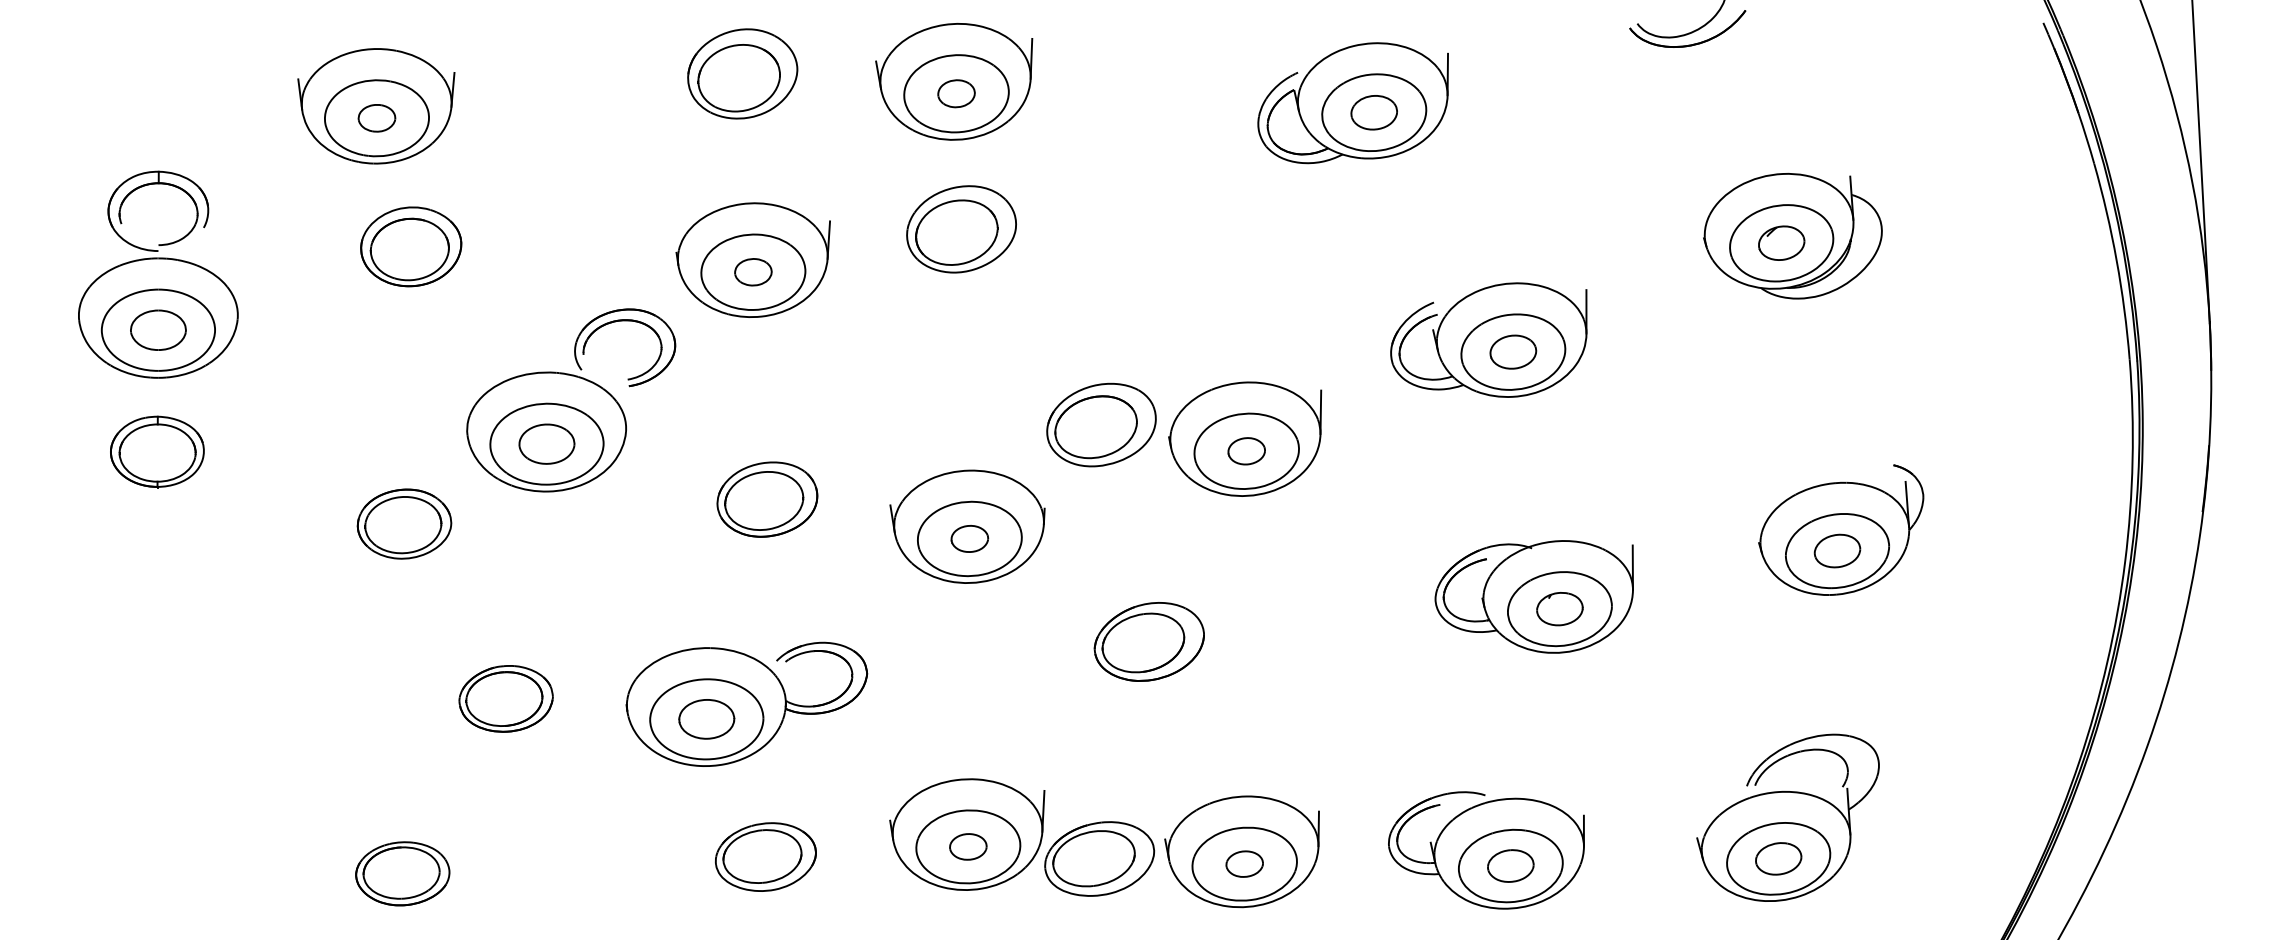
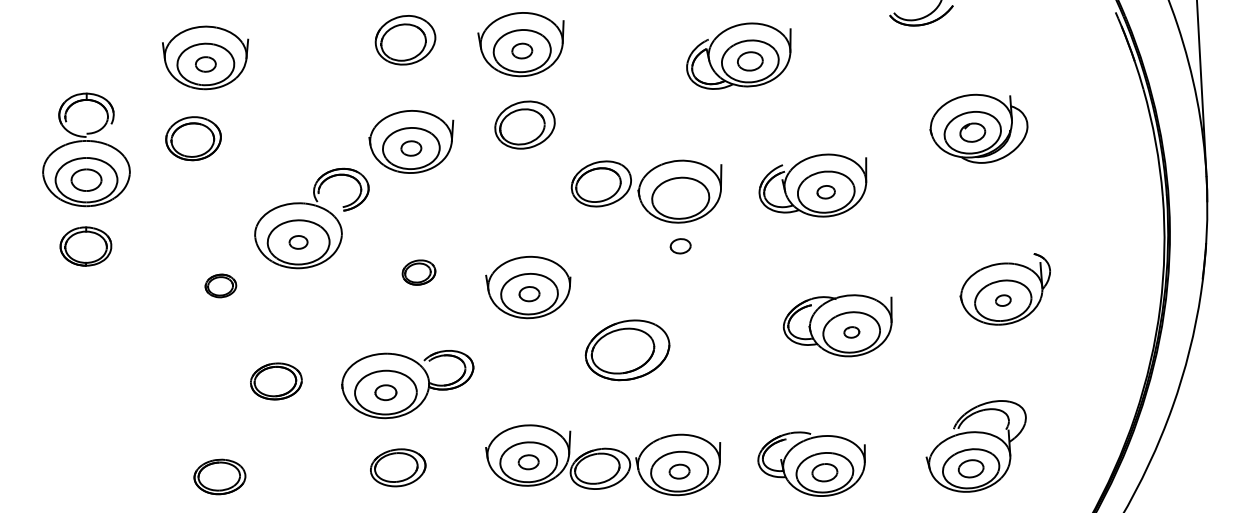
part: (411, 246) -> (193, 138), moved
part: (1511, 352) -> (825, 192), size x0.7
part: (1184, 438) -> (646, 191), moved
part: (546, 444) -> (298, 242), size x0.6
part: (766, 499) -> (418, 272), size x0.6
part: (403, 523) -> (220, 285), size x0.6
part: (1837, 550) -> (1003, 300), size x0.6
part: (1559, 609) -> (851, 332), size x0.6
part: (1149, 642) -> (627, 350), size x1.4
part: (705, 719) -> (385, 392), size x0.7
part: (766, 856) -> (398, 467), moved

